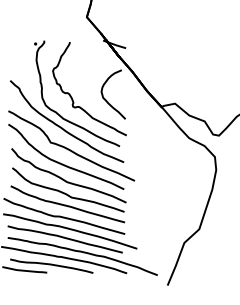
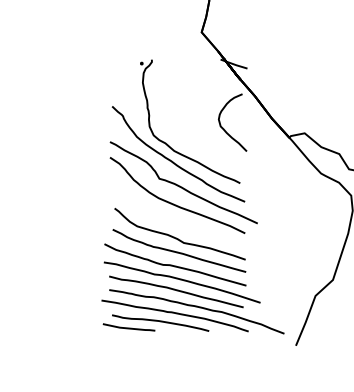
curve: (72, 96) -> (184, 125), removed
curve: (67, 180) -> (178, 223), removed

